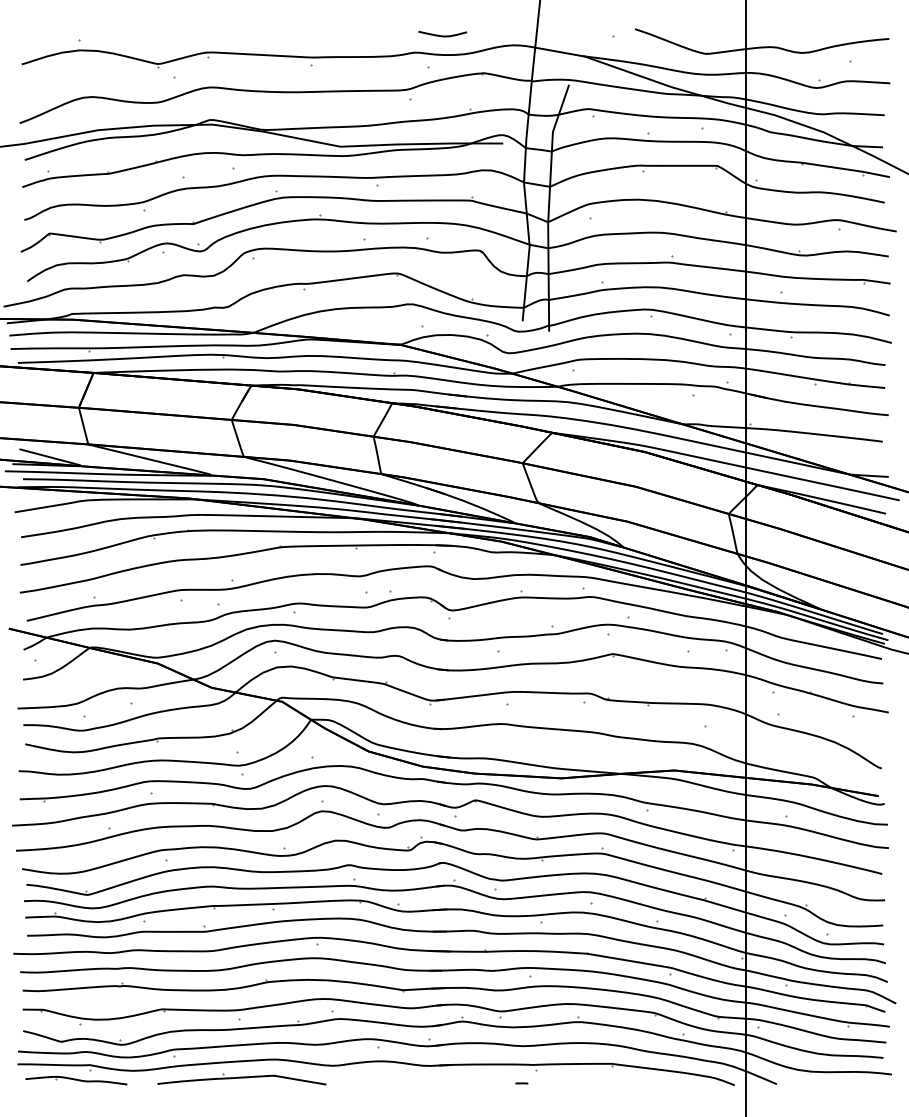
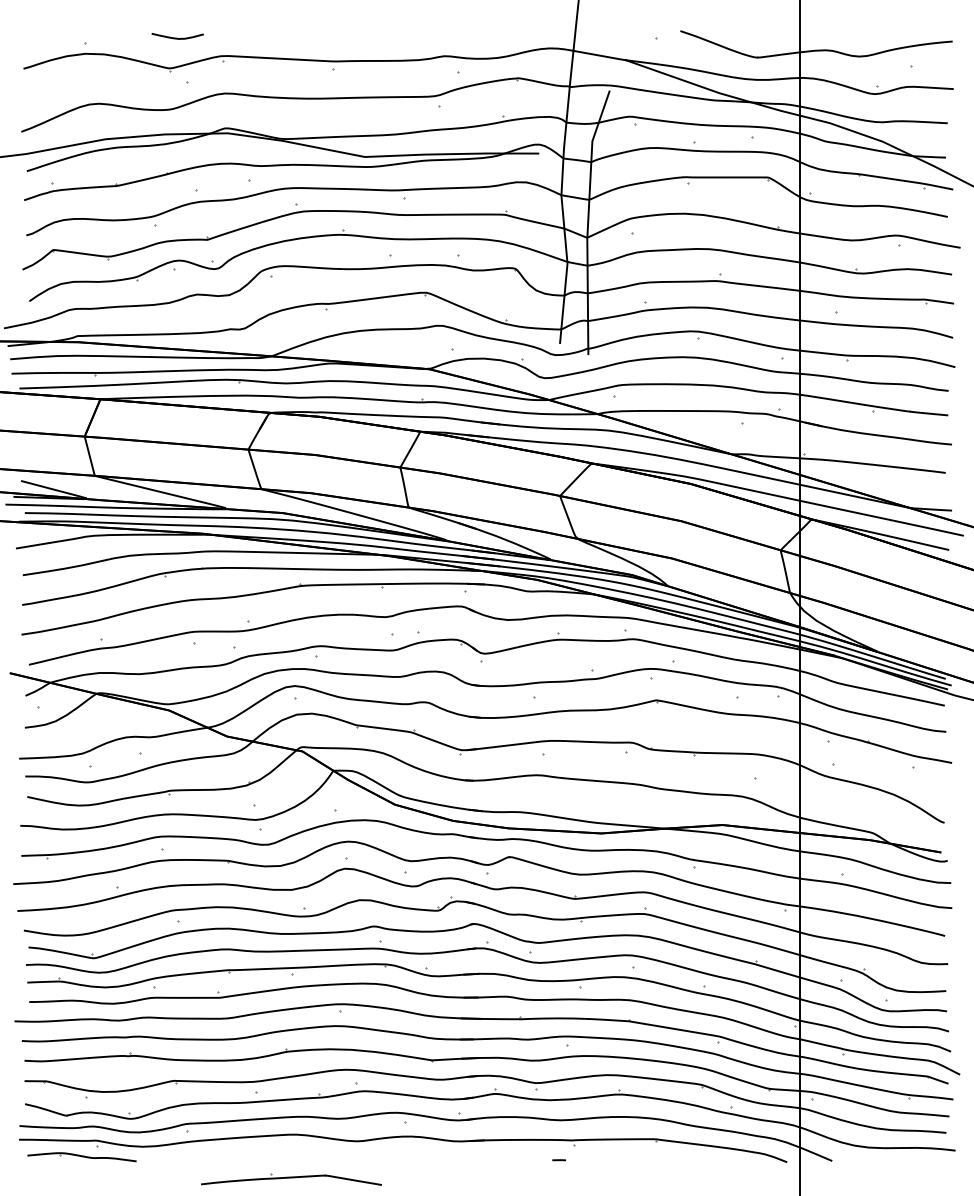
curve: (442, 35) -> (177, 37), moved
part: (241, 1079) -> (291, 1179), moved

